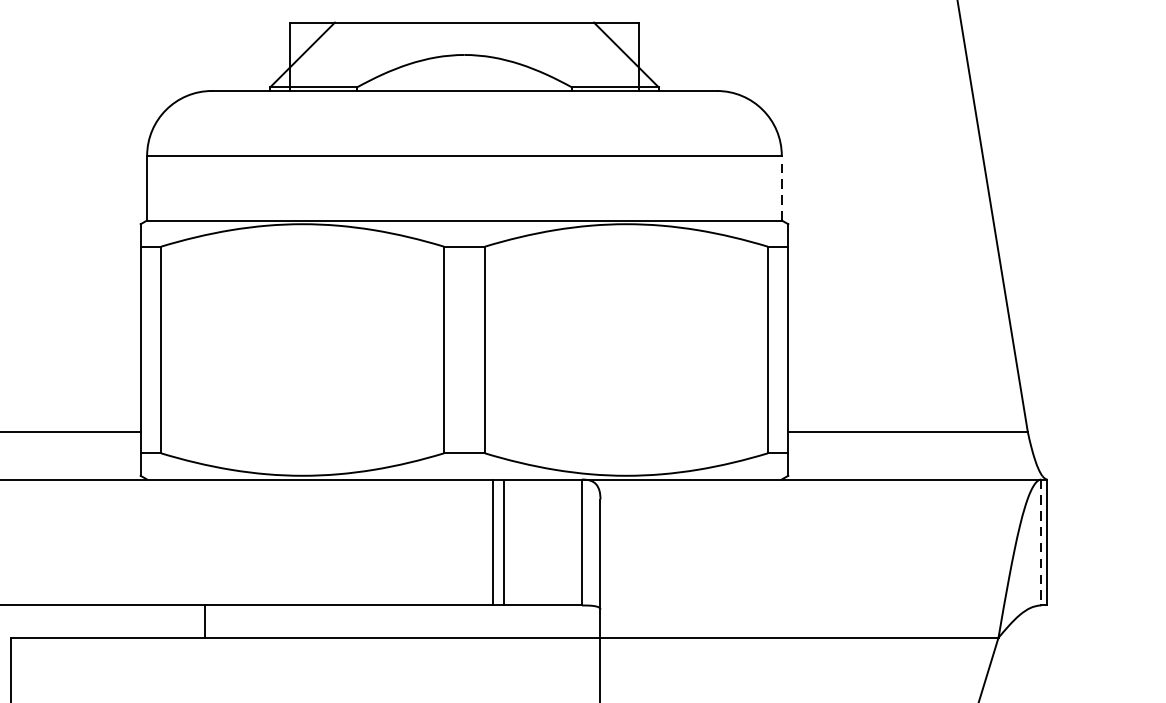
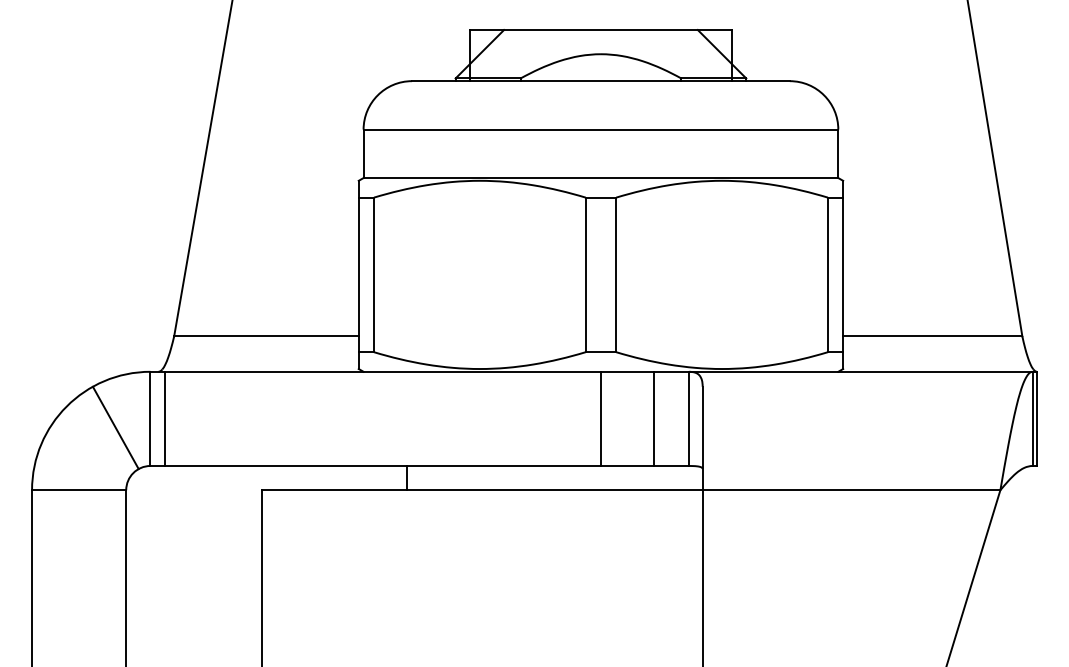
line: (782, 187) -> (838, 153), dashed -> solid
line: (491, 541) -> (600, 418), moved
line: (503, 541) -> (654, 418), moved
line: (1041, 543) -> (1032, 419), dashed -> solid

